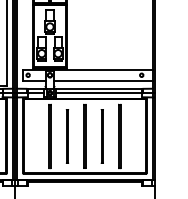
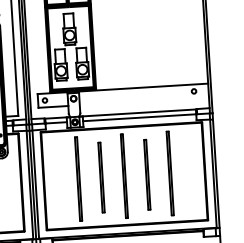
line: (103, 80) -> (144, 101), removed

